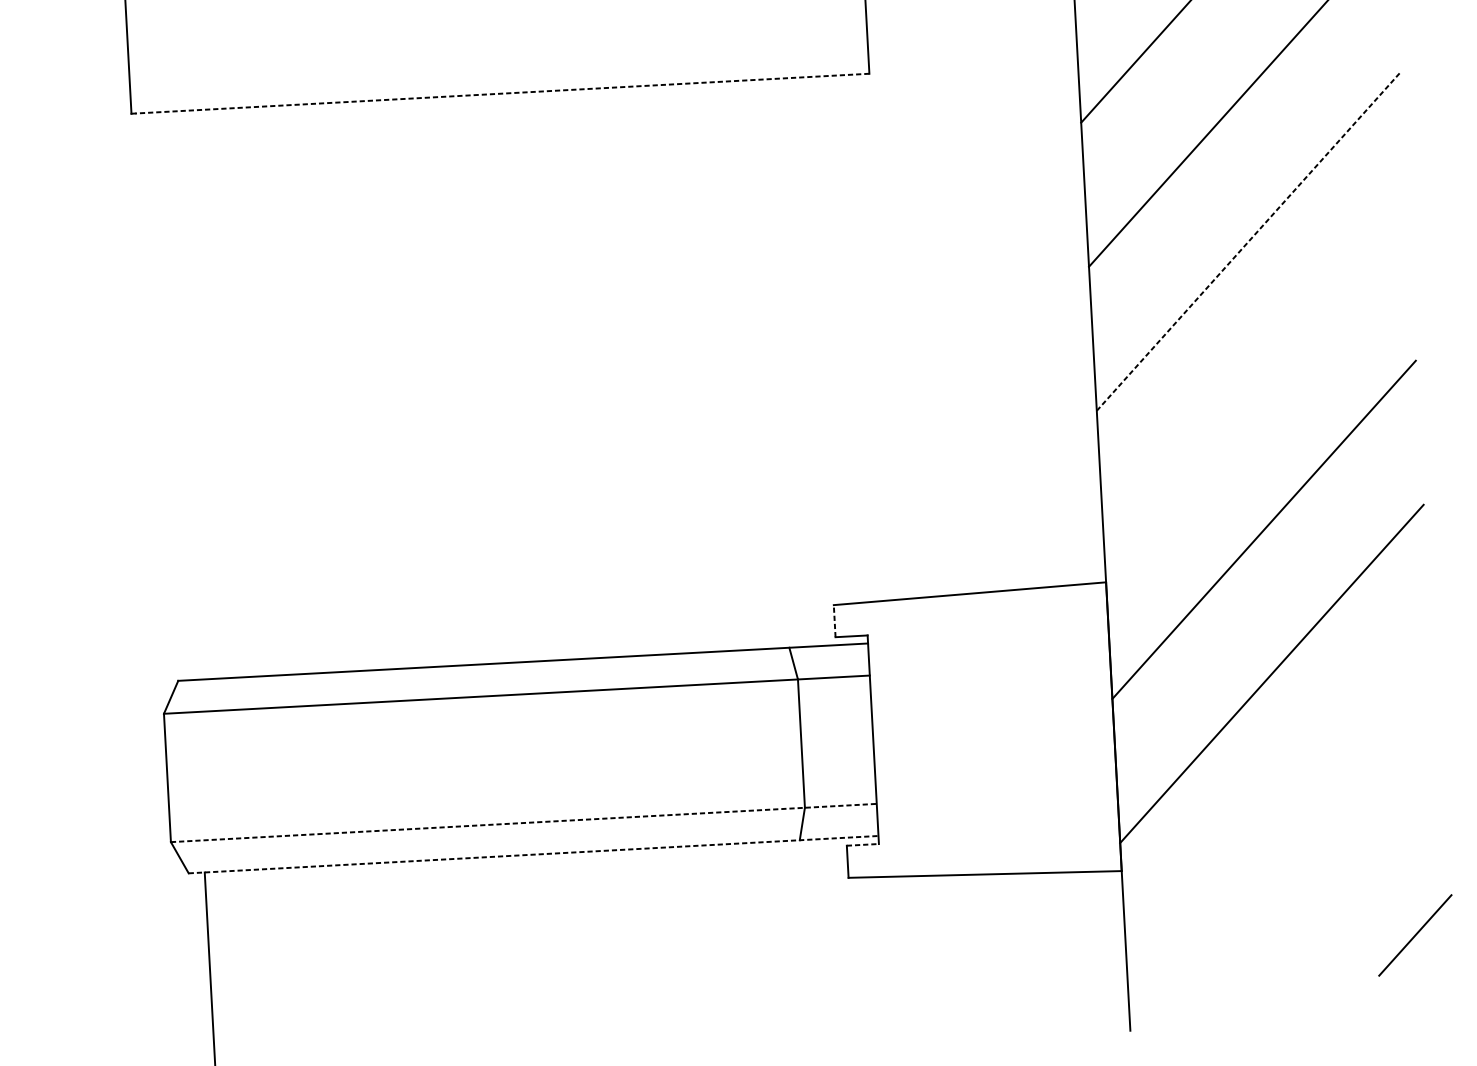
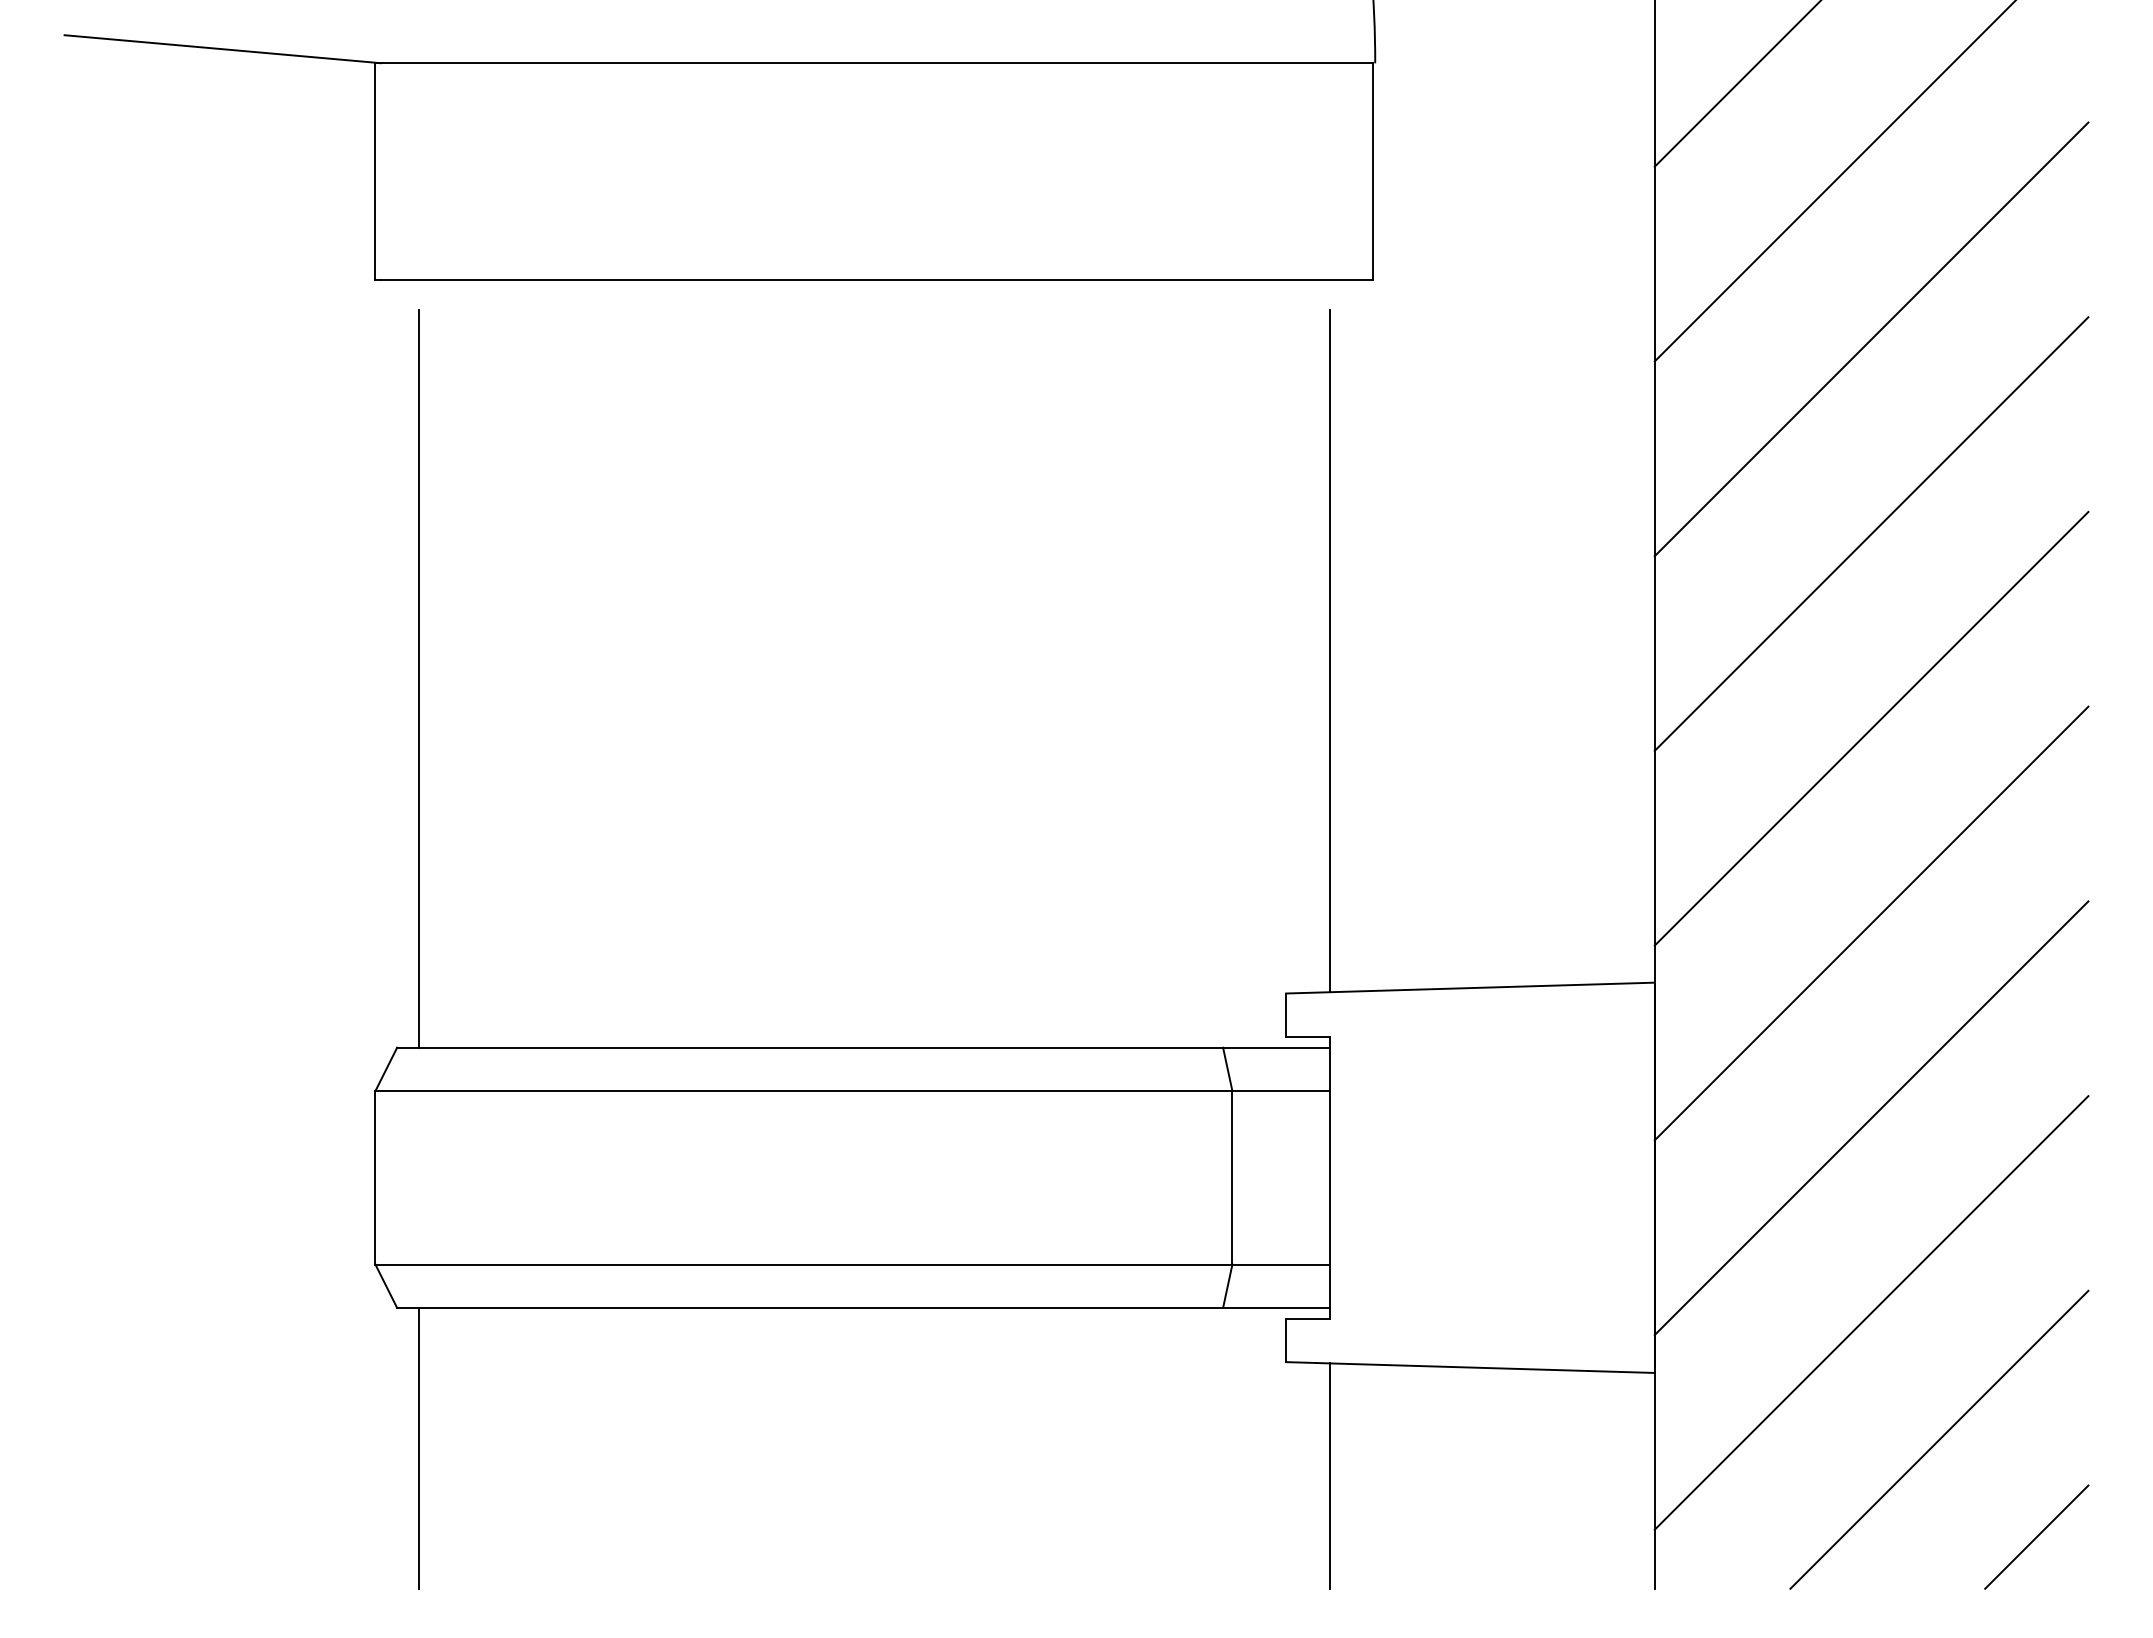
line: (502, 93) -> (876, 279), dashed -> solid
line: (1248, 242) -> (1871, 534), dashed -> solid
line: (852, 350) -> (1329, 651), added
line: (1256, 385) -> (1871, 728), added
line: (179, 406) -> (418, 678), added
line: (834, 621) -> (1286, 1015), dashed -> solid
line: (1279, 817) -> (1871, 1312), added
line: (523, 822) -> (852, 1264), dashed -> solid
line: (862, 844) -> (1307, 1318), dashed -> solid
line: (533, 854) -> (863, 1307), dashed -> solid
line: (1335, 908) -> (1939, 1439), added
line: (1415, 934) -> (2036, 1536), moved
line: (885, 959) -> (1329, 1475), added

